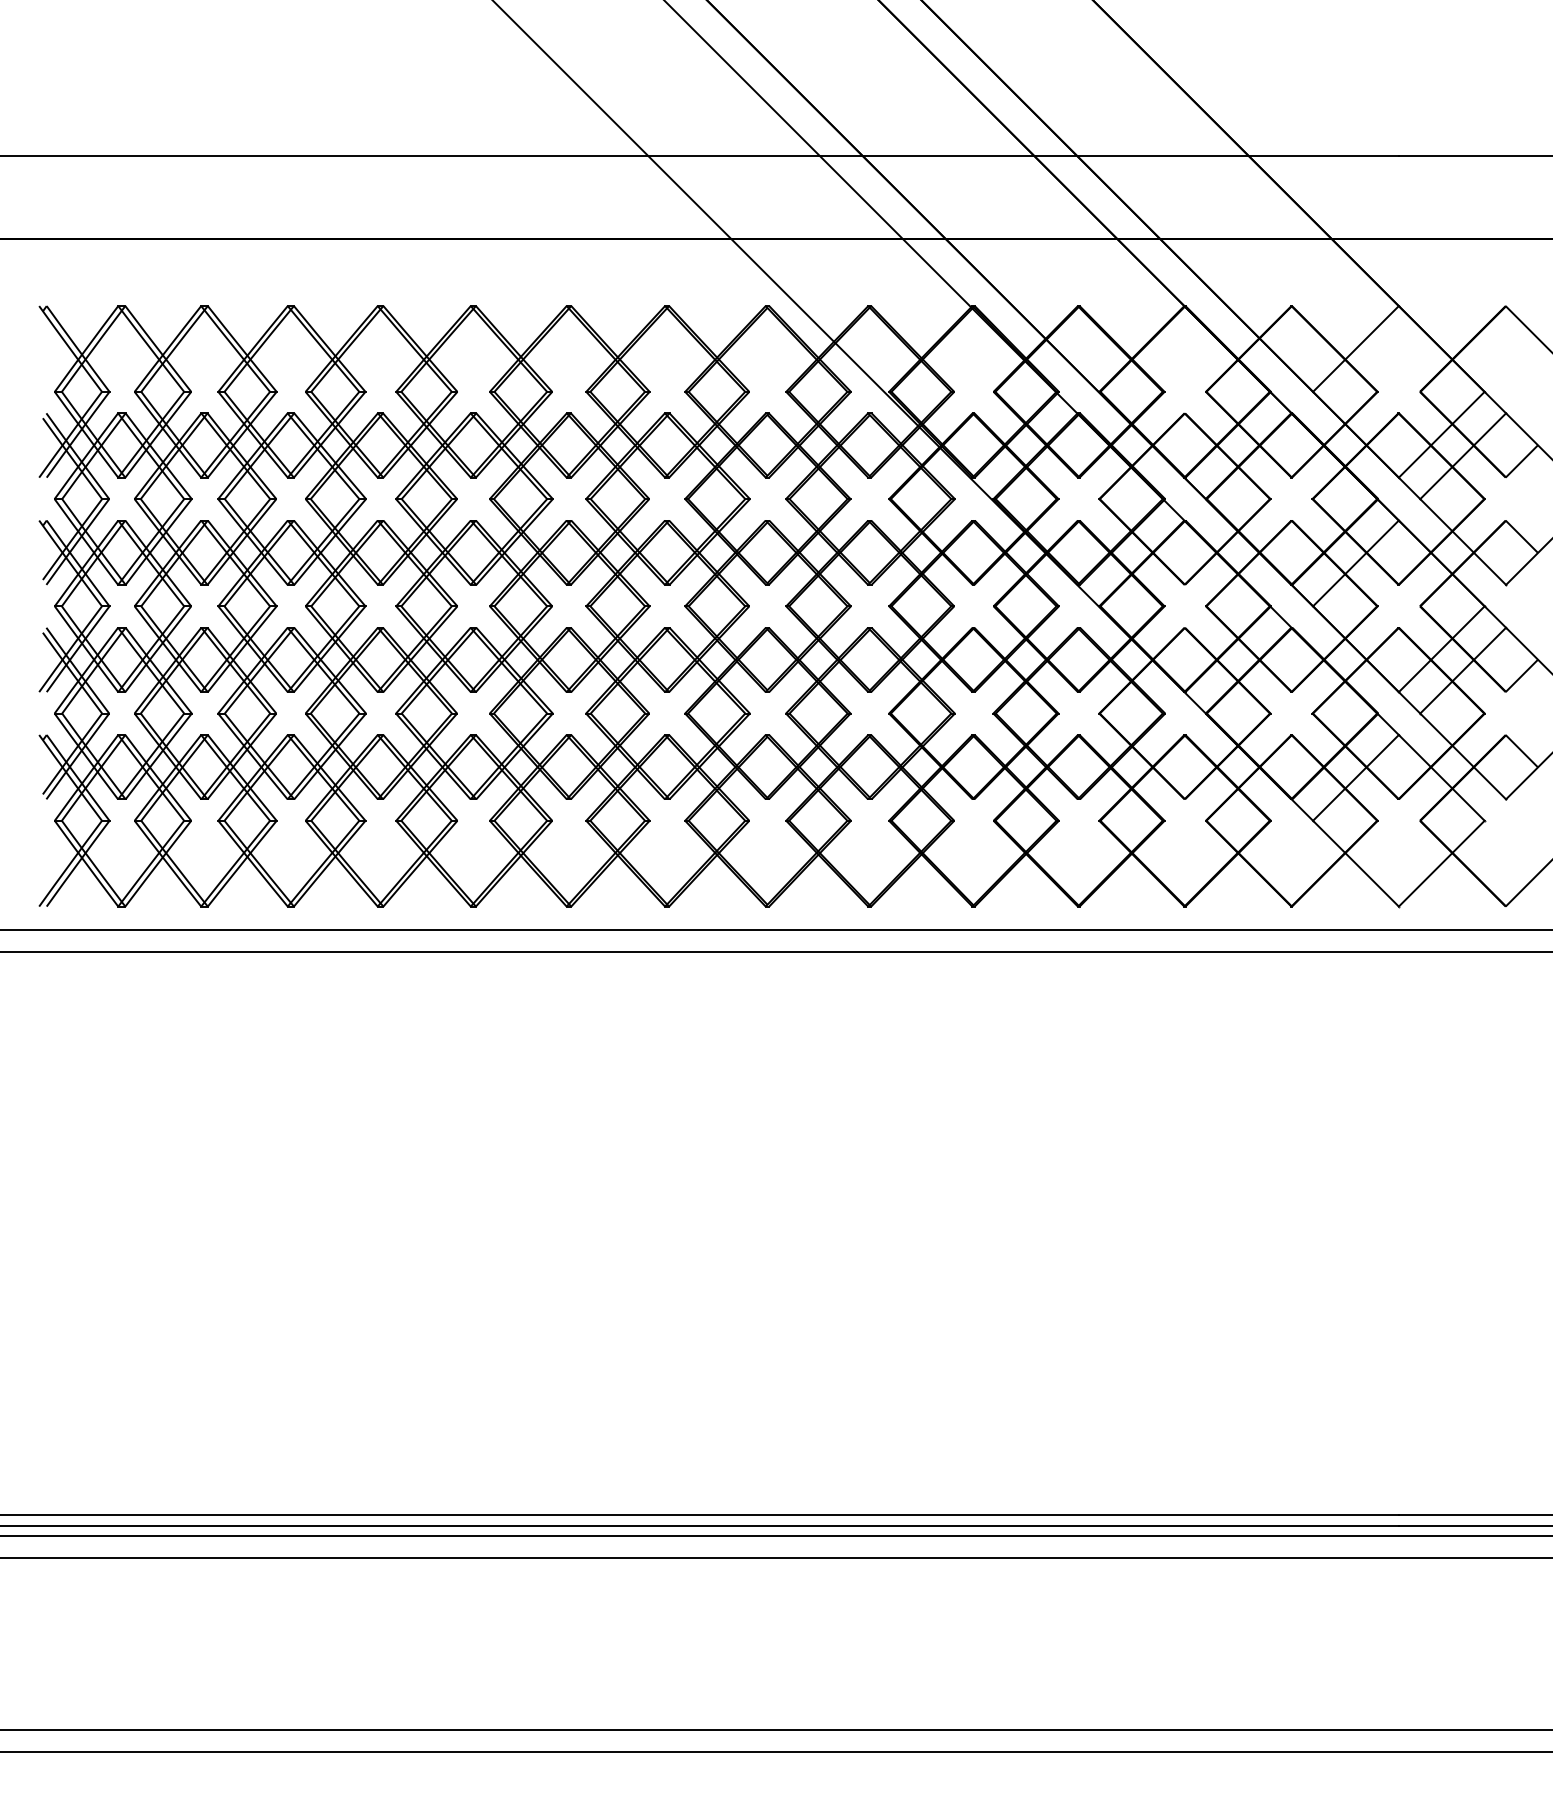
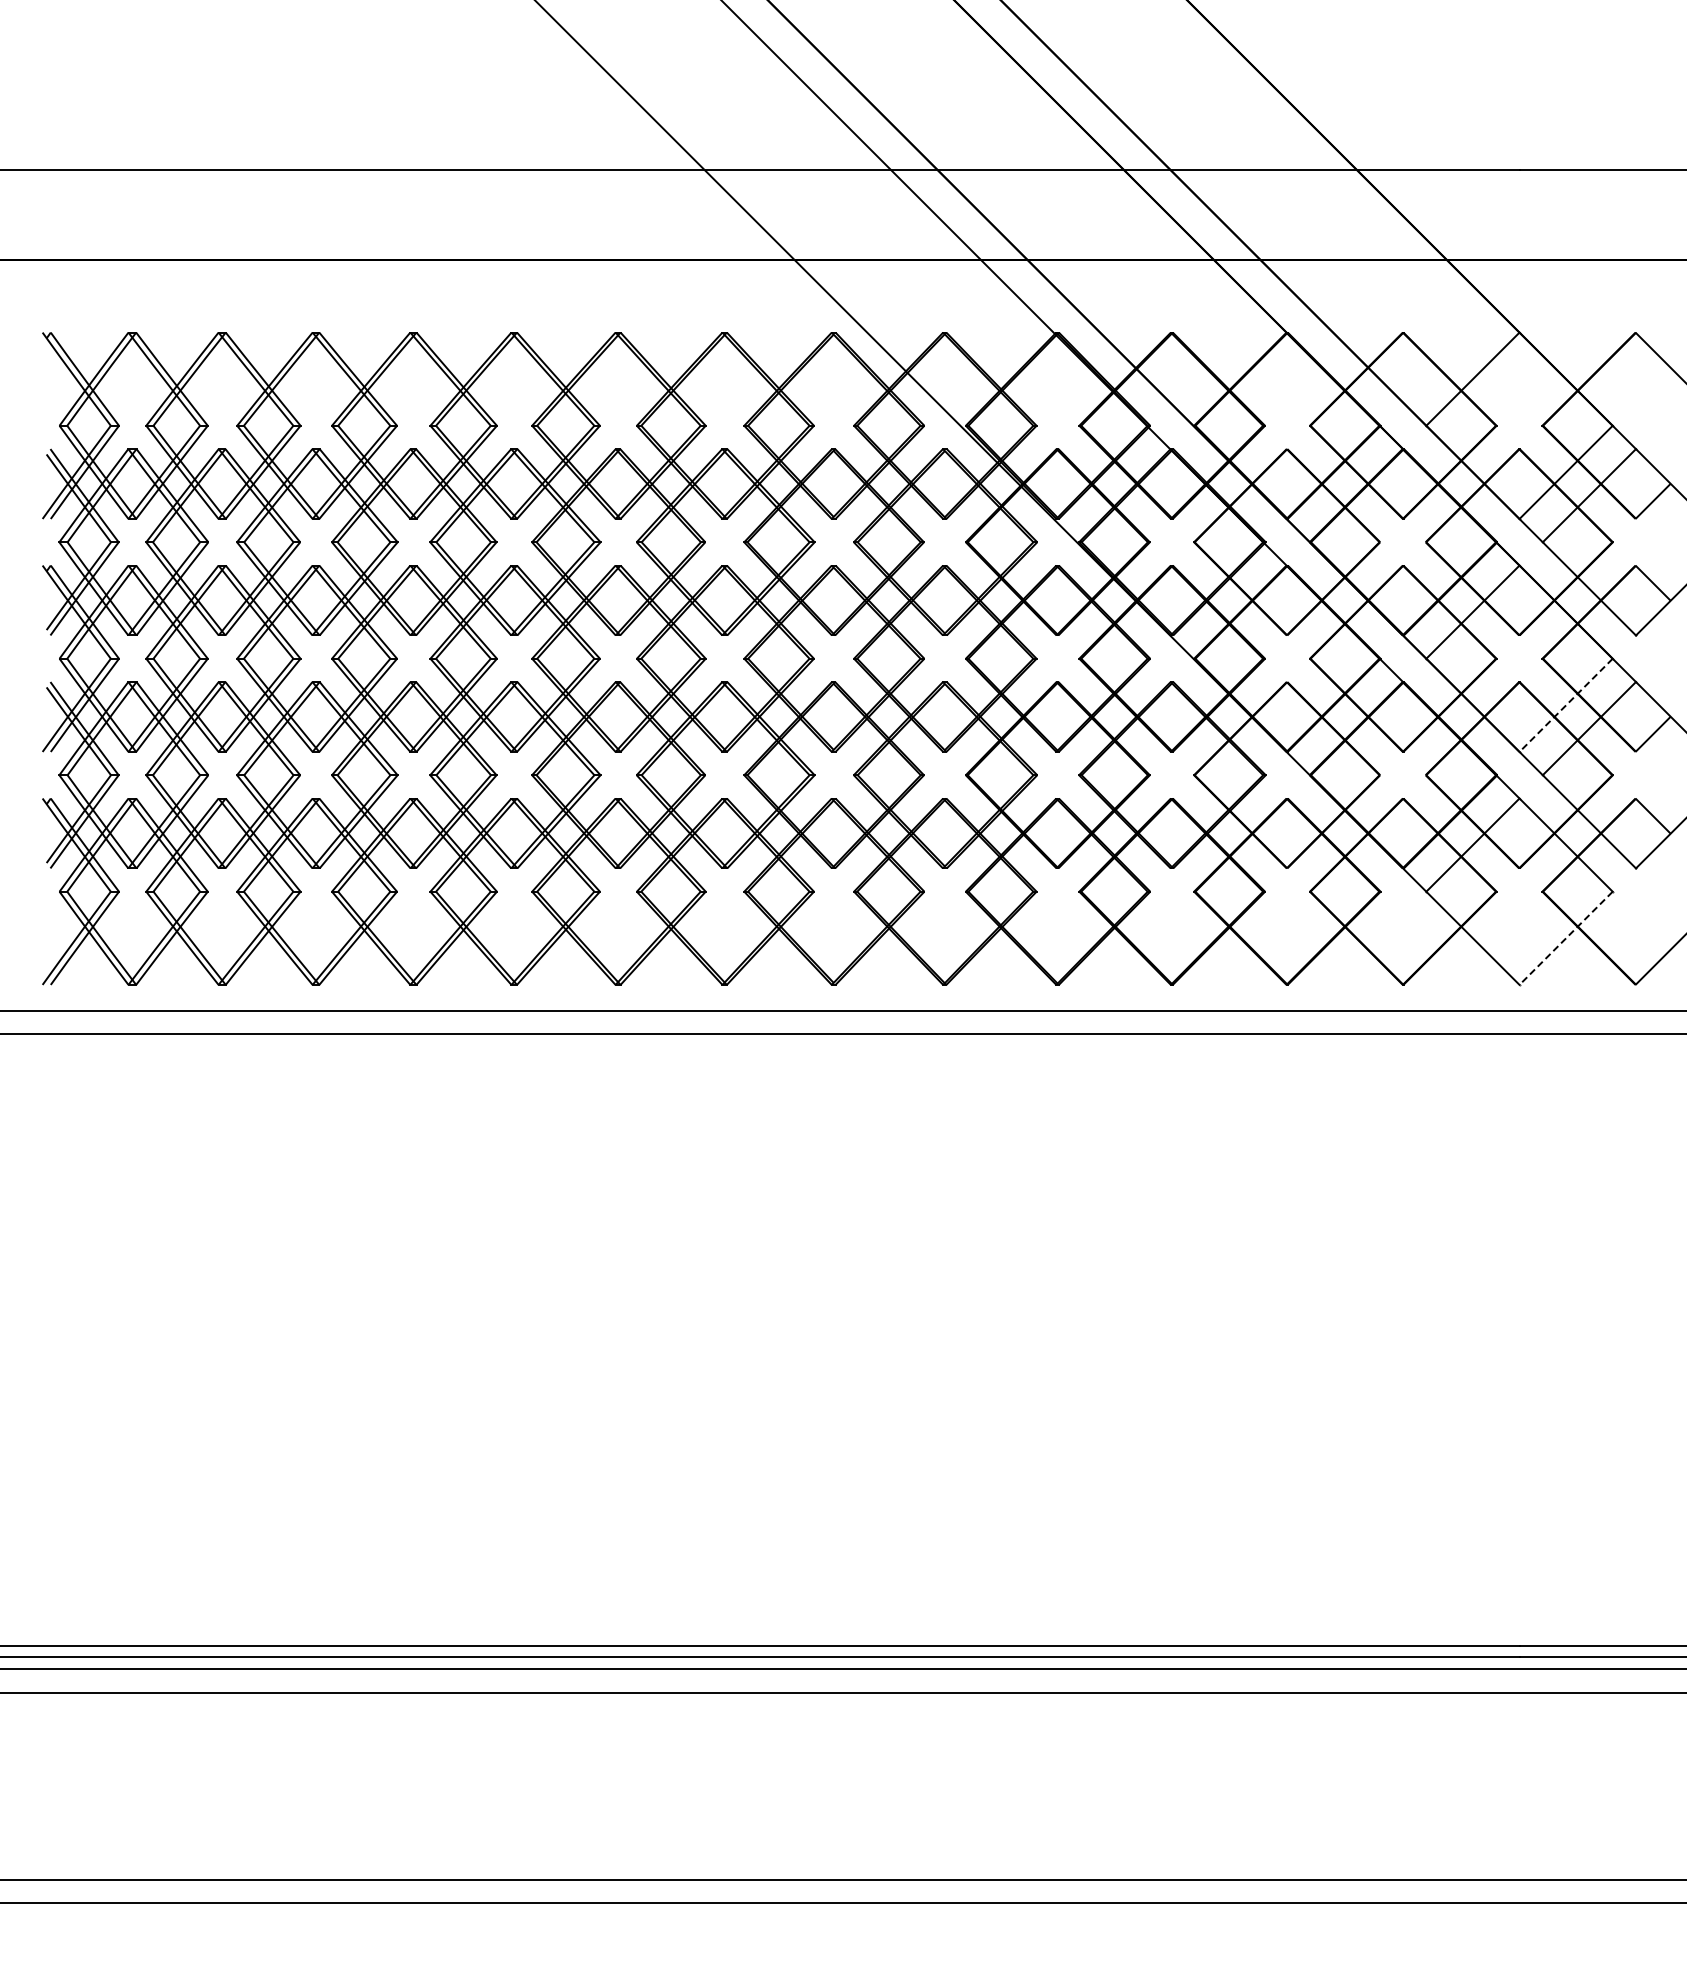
line: (1442, 649) -> (1566, 705), solid -> dashed
line: (1442, 863) -> (1566, 938), solid -> dashed

